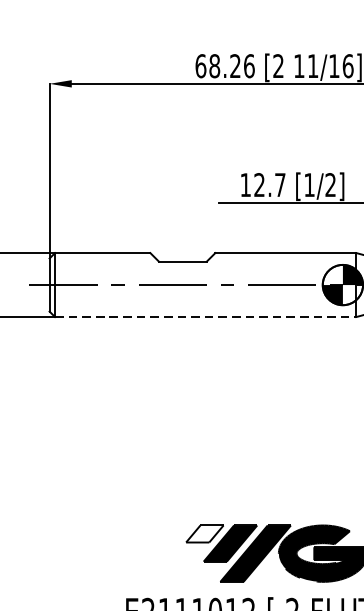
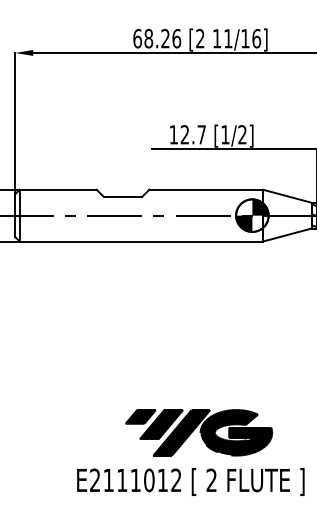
line: (205, 317) -> (141, 241), dashed -> solid
fill: (204, 533) -> (140, 416), added

